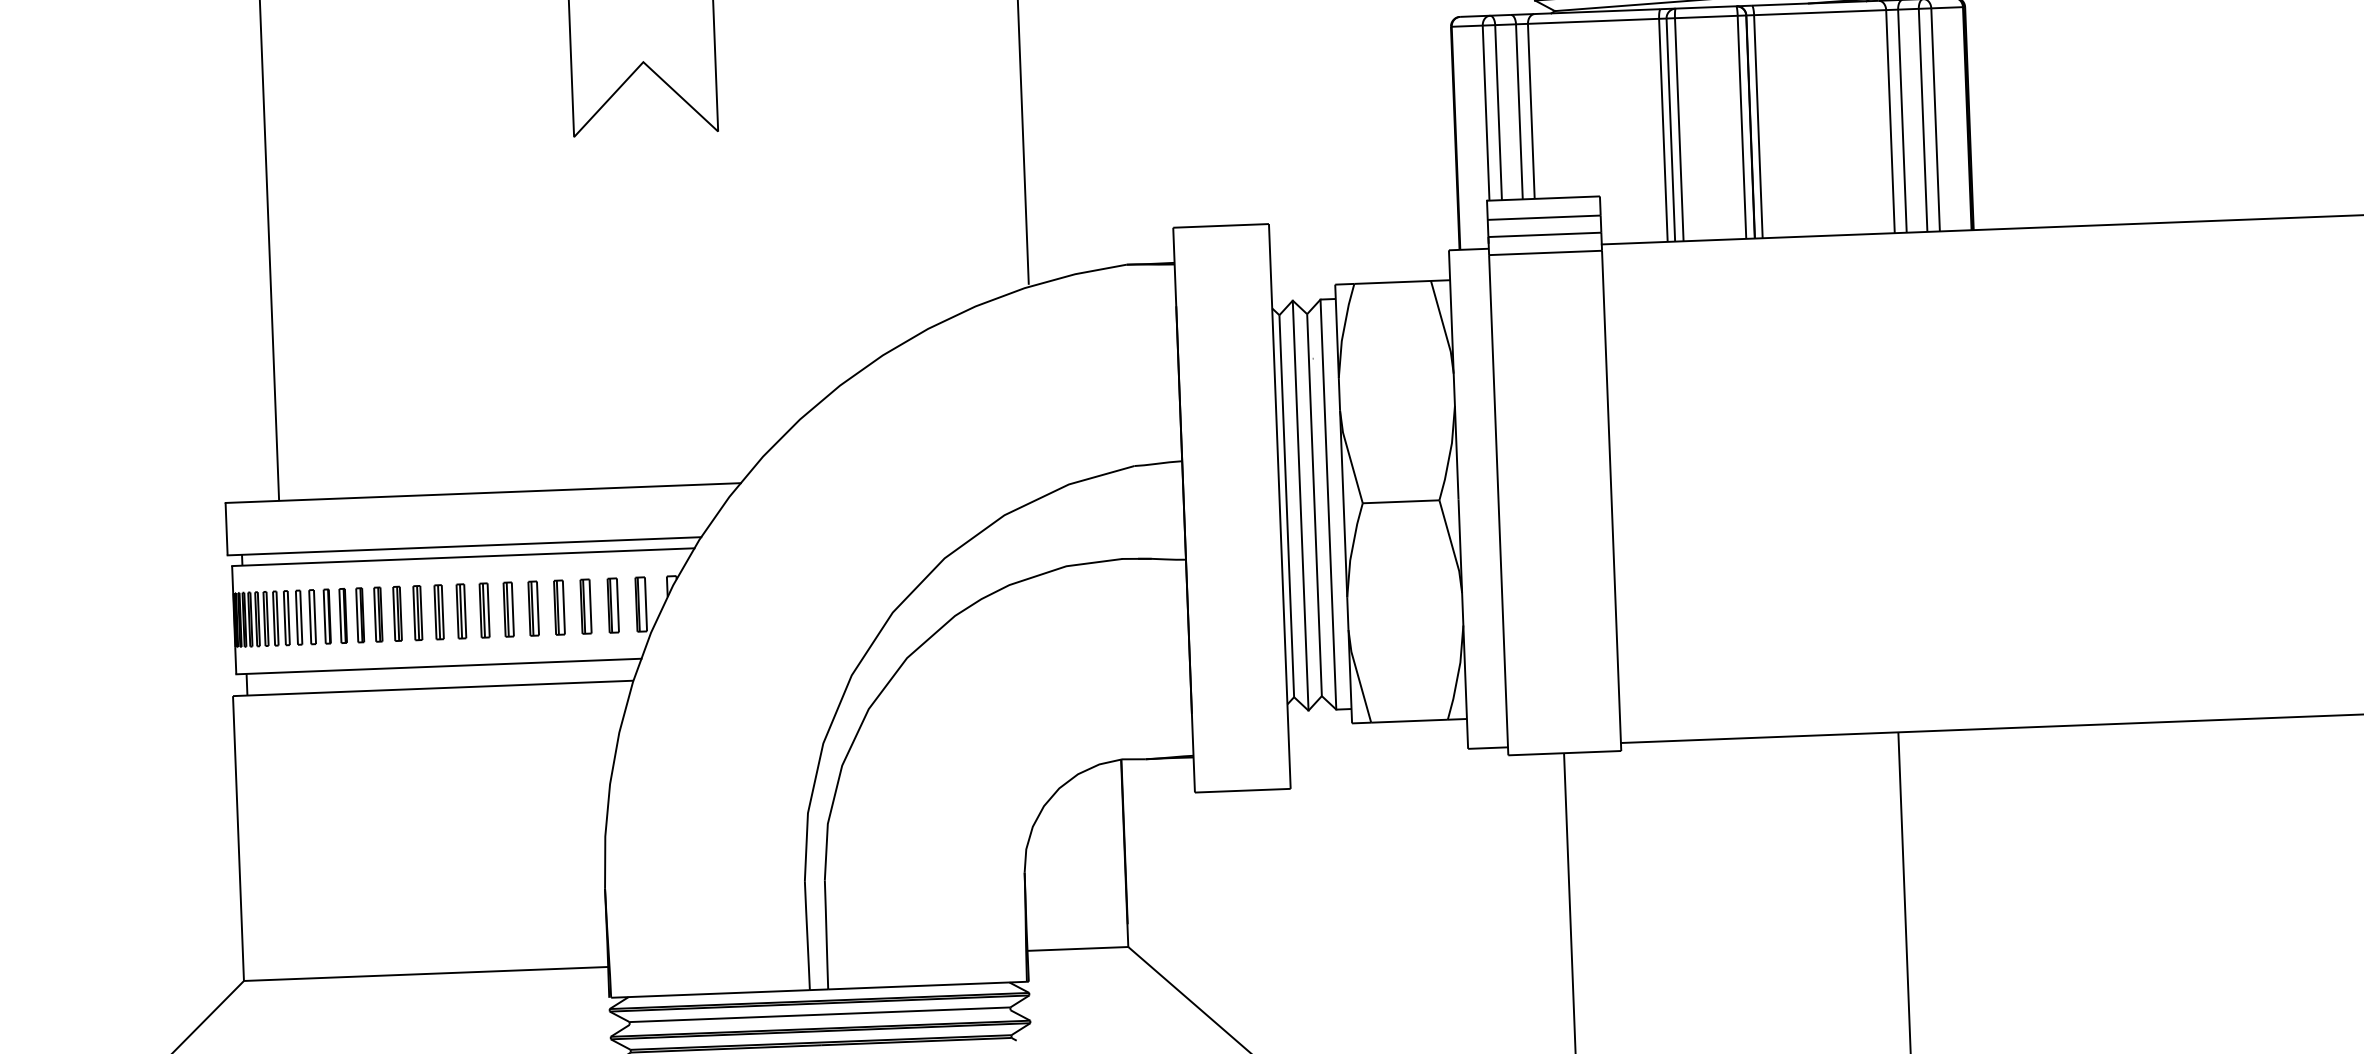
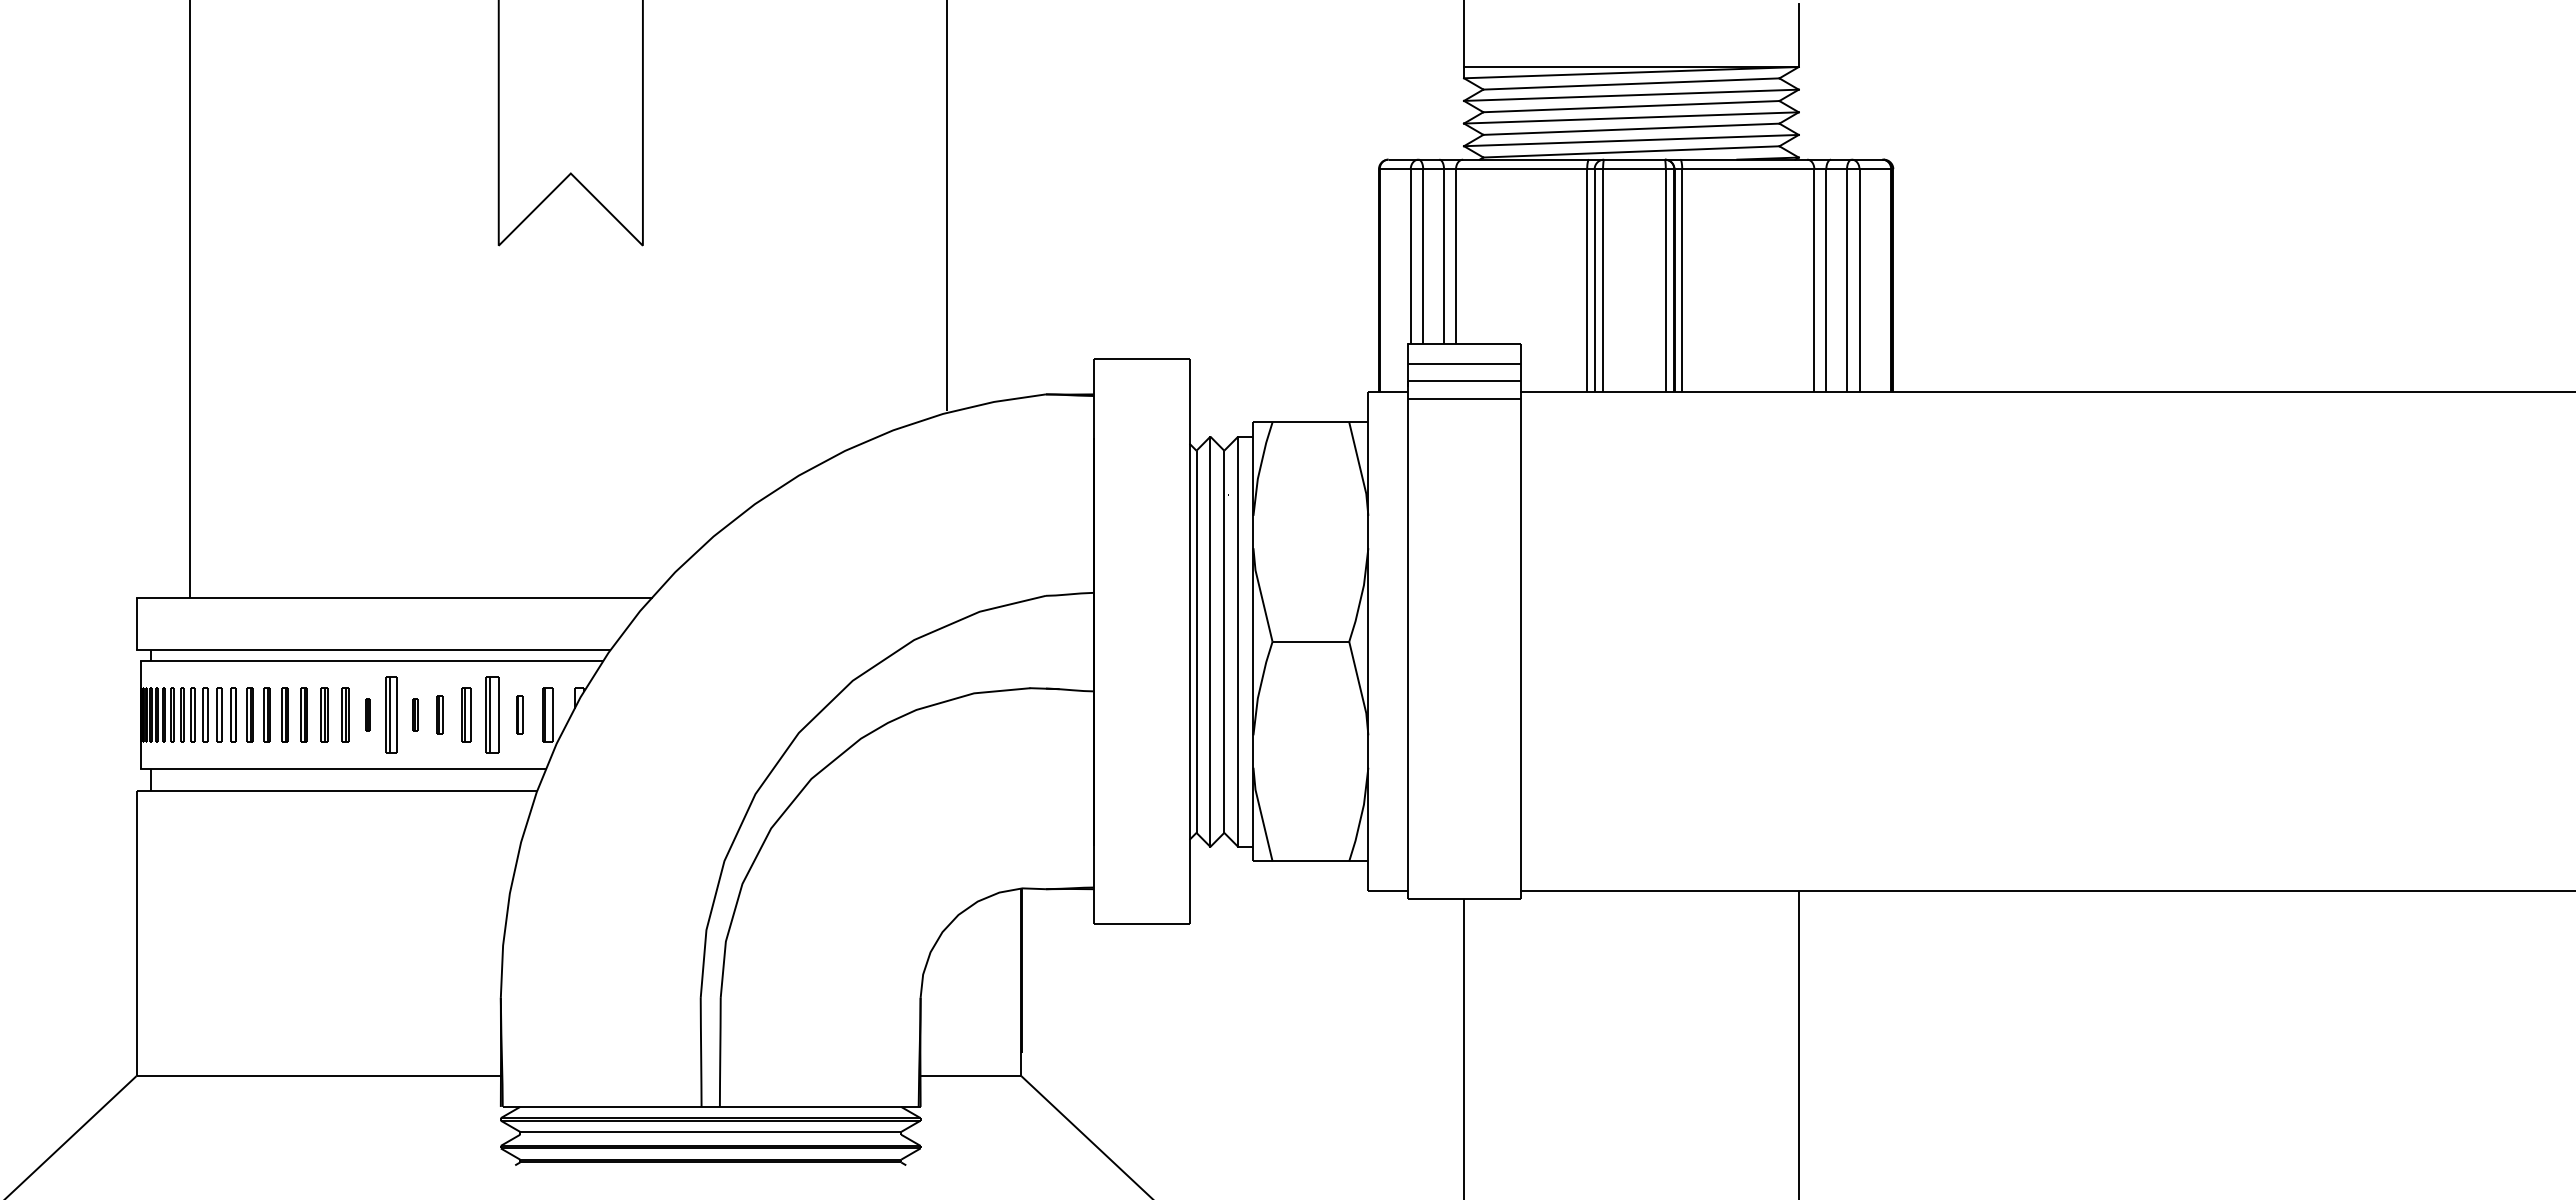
part: (612, 604) -> (519, 714), size x0.7
part: (585, 605) -> (492, 714), size x1.4
part: (533, 607) -> (440, 714), size x0.7
part: (508, 608) -> (415, 714), size x0.6
part: (483, 609) -> (390, 714), size x1.4
part: (460, 610) -> (367, 714), size x0.6

